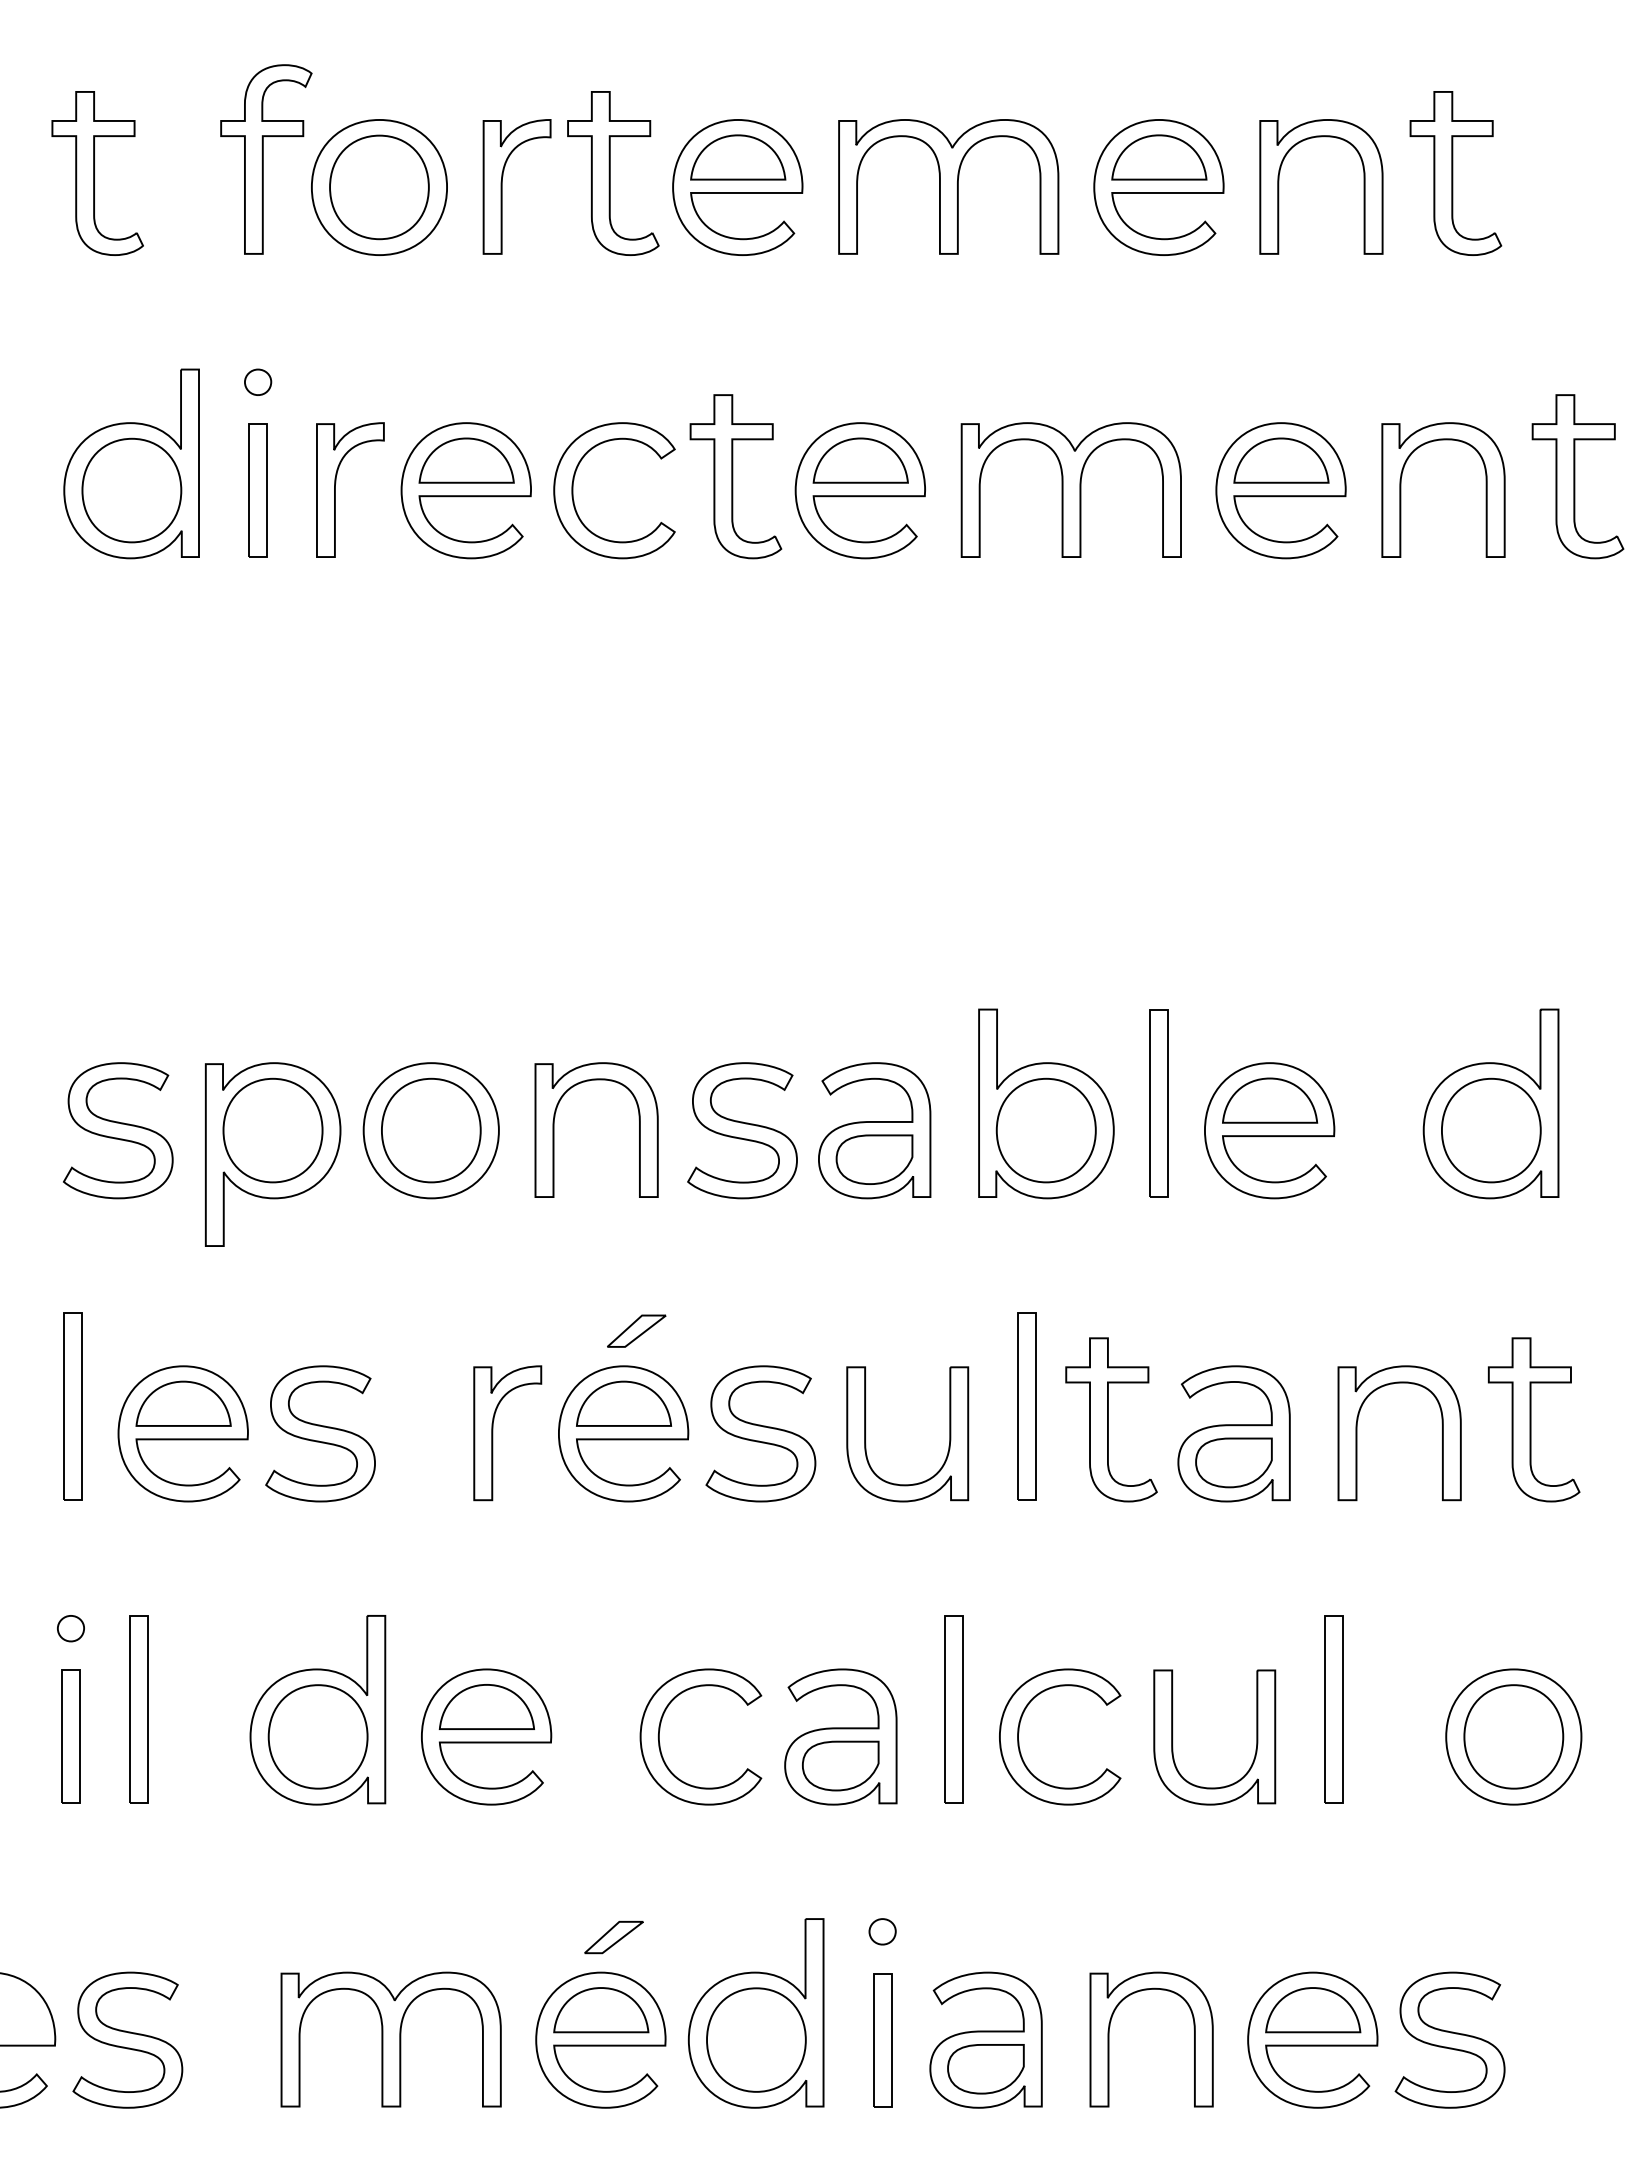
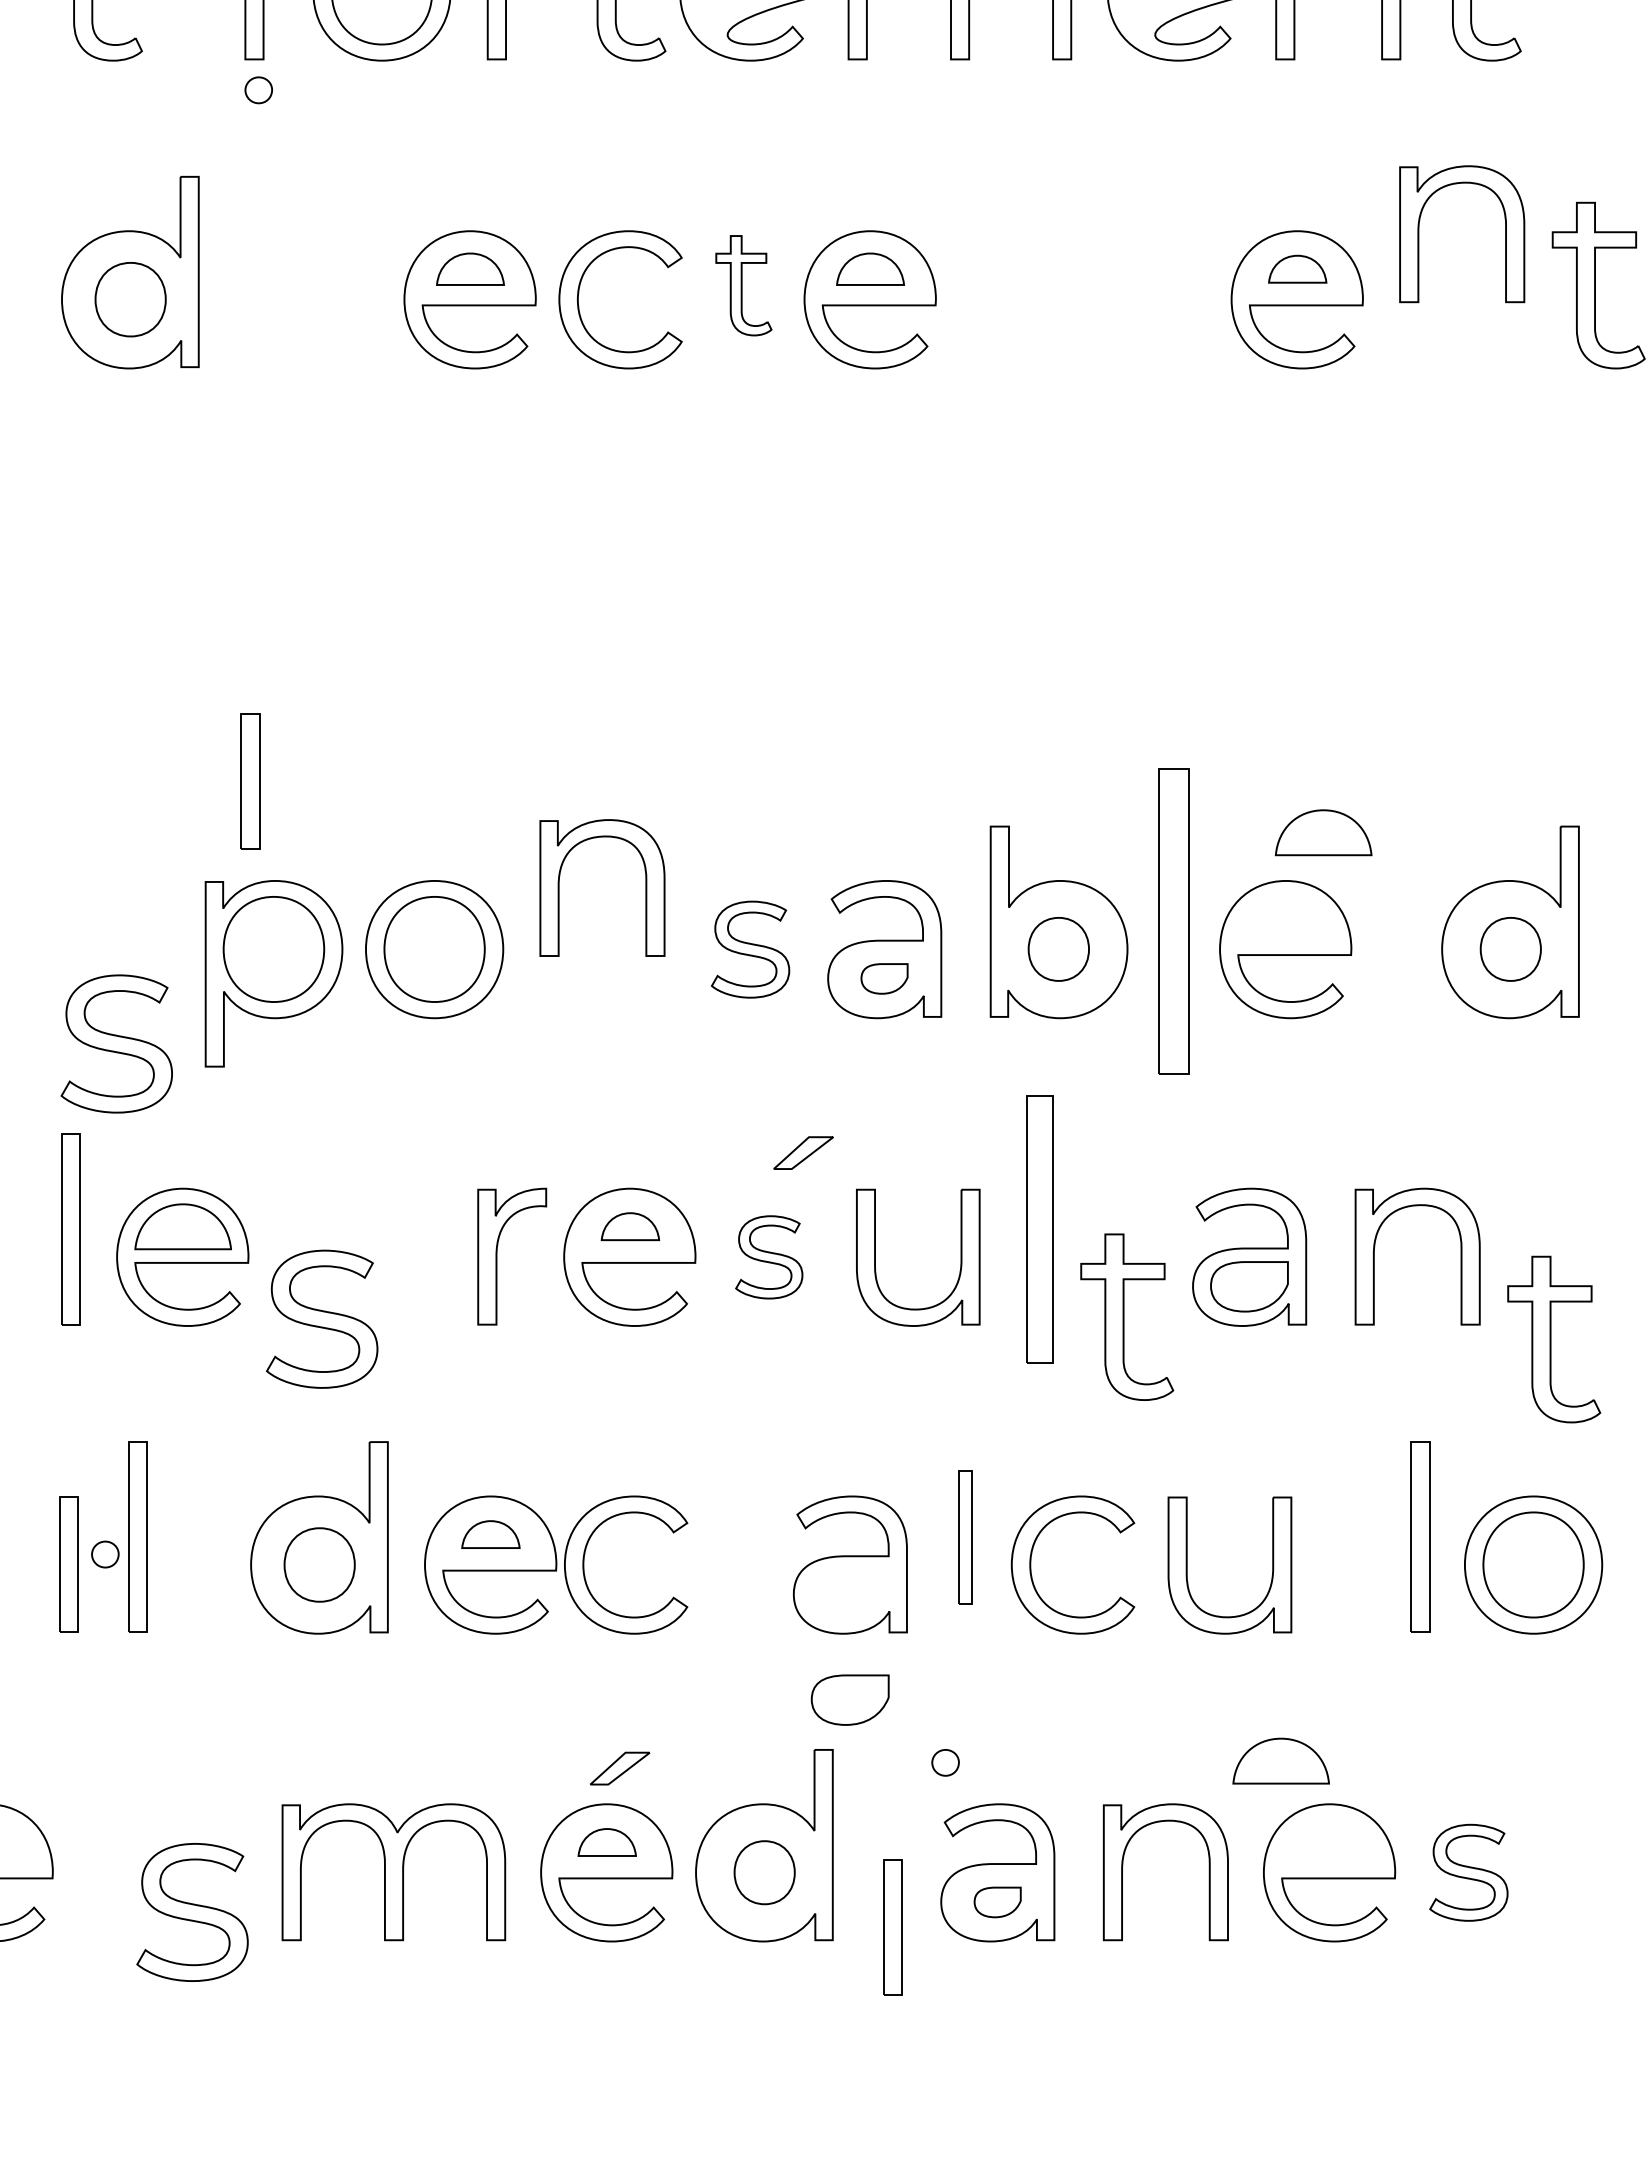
part: (258, 381) -> (259, 89), moved
part: (466, 460) -> (470, 269), size x0.7
part: (860, 460) -> (870, 269), size x0.7
part: (1281, 460) -> (1297, 269), size x0.6
part: (735, 476) -> (743, 285), size x0.6
part: (335, 489) -> (337, 298), removed
part: (1070, 489) -> (1083, 298), removed
part: (1401, 489) -> (1419, 233), moved
part: (131, 490) -> (130, 299), size x0.7
part: (257, 490) -> (250, 781), moved
part: (1270, 1100) -> (1324, 832), moved
part: (1158, 1103) -> (1172, 921), size x1.6
part: (554, 1129) -> (559, 887), moved
part: (118, 1130) -> (117, 1043), moved
part: (742, 1130) -> (750, 949), size x0.7
part: (1045, 1130) -> (1058, 949), size x0.6
part: (1491, 1130) -> (1510, 949), size x0.6
part: (874, 1159) -> (884, 978), size x0.6
part: (636, 1330) -> (803, 1152), moved
part: (624, 1403) -> (630, 1226), size x0.6
part: (1026, 1406) -> (1038, 1229), size x1.4
part: (1111, 1419) -> (1127, 1316), moved
part: (1533, 1419) -> (1553, 1339), moved
part: (320, 1433) -> (322, 1318), moved
part: (760, 1433) -> (768, 1256), size x0.6
part: (70, 1628) -> (104, 1554), moved
part: (486, 1706) -> (490, 1534), size x0.6
part: (953, 1709) -> (964, 1537), size x0.7
part: (1333, 1709) -> (1419, 1537), moved
part: (660, 1730) -> (585, 1558), moved
part: (317, 1736) -> (319, 1564), size x0.7
part: (840, 1765) -> (850, 1699), moved
part: (882, 1931) -> (945, 1762), moved
part: (601, 2010) -> (607, 1842), size x0.6
part: (1313, 2010) -> (1281, 1761), moved
part: (127, 2039) -> (192, 1911), moved
part: (756, 2039) -> (764, 1872), size x0.6
part: (1449, 2039) -> (1468, 1872), size x0.7
part: (882, 2040) -> (892, 1927), moved
part: (985, 2069) -> (997, 1902), size x0.6

